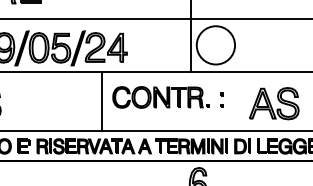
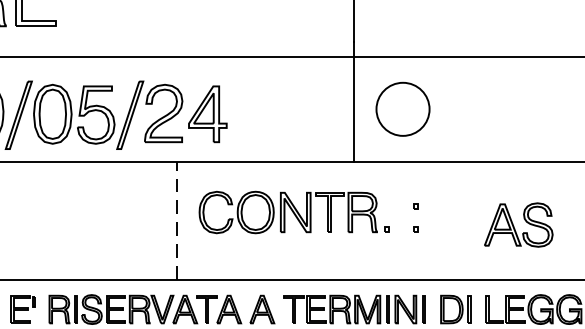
circle: (215, 45) -> (402, 109), size x0.7
line: (101, 101) -> (176, 220), solid -> dashed
part: (274, 103) -> (519, 224), size x0.7

